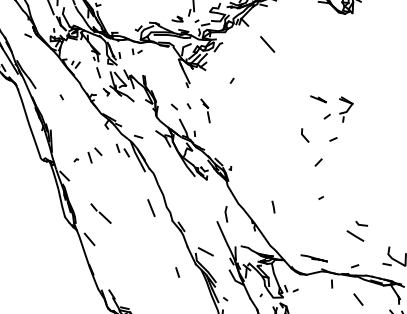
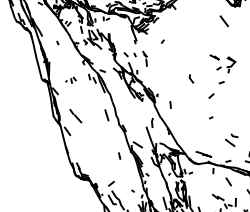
line: (266, 44) -> (223, 21), moved
line: (304, 134) -> (191, 78), moved
part: (87, 156) -> (70, 80), size x0.6
line: (273, 206) -> (170, 104), moved

